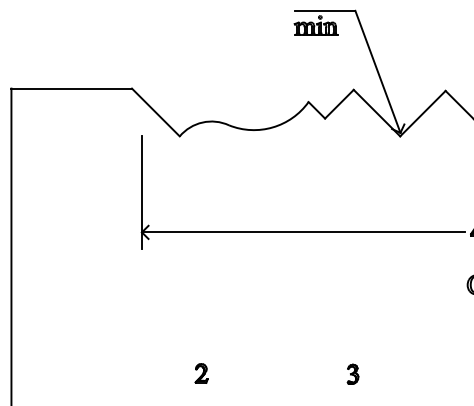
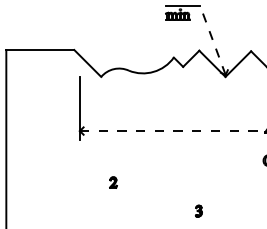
line: (377, 71) -> (212, 40), solid -> dashed
line: (302, 233) -> (170, 131), solid -> dashed
part: (201, 373) -> (113, 182), moved

